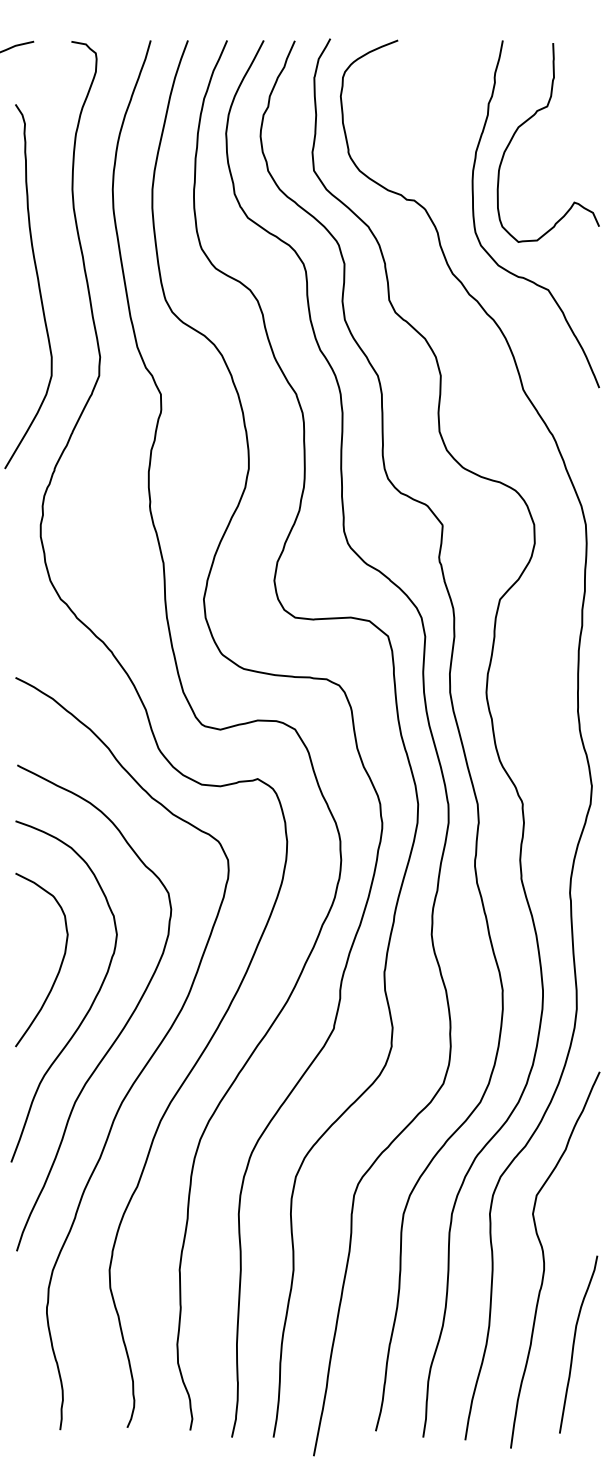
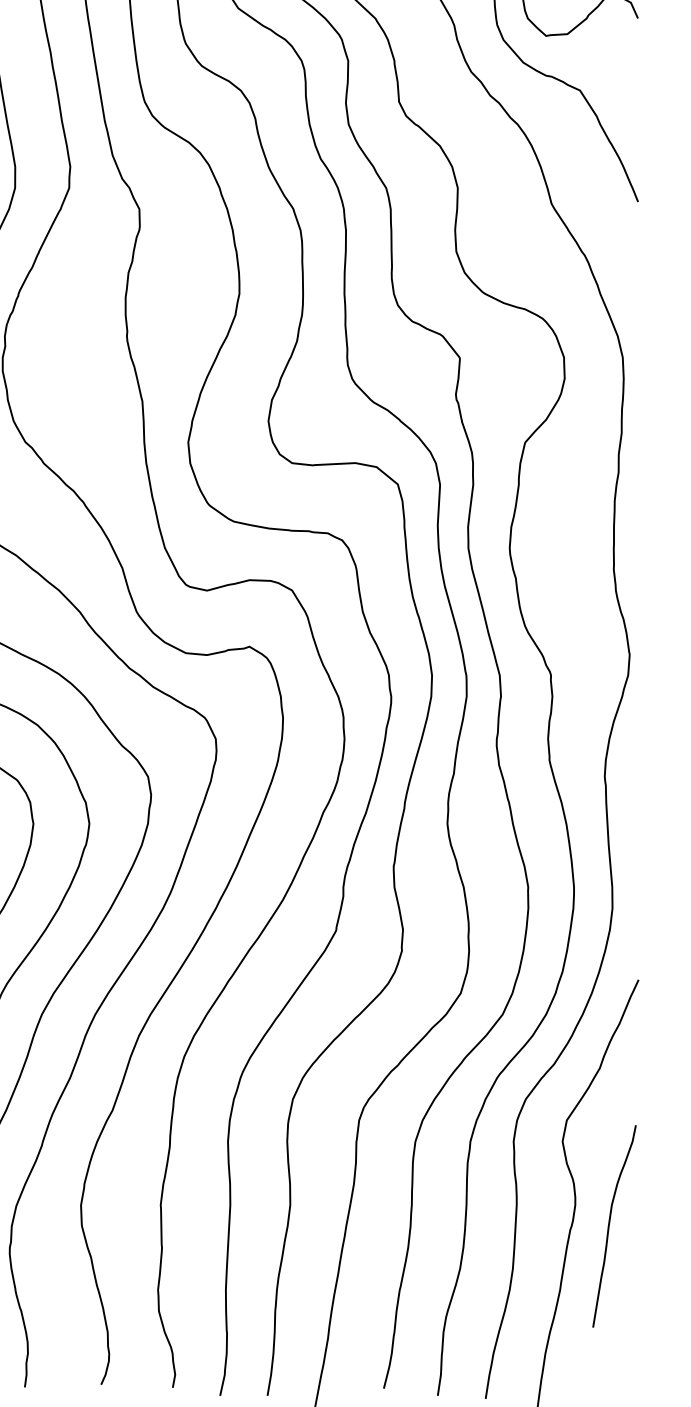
curve: (574, 1344) -> (609, 1226), moved

